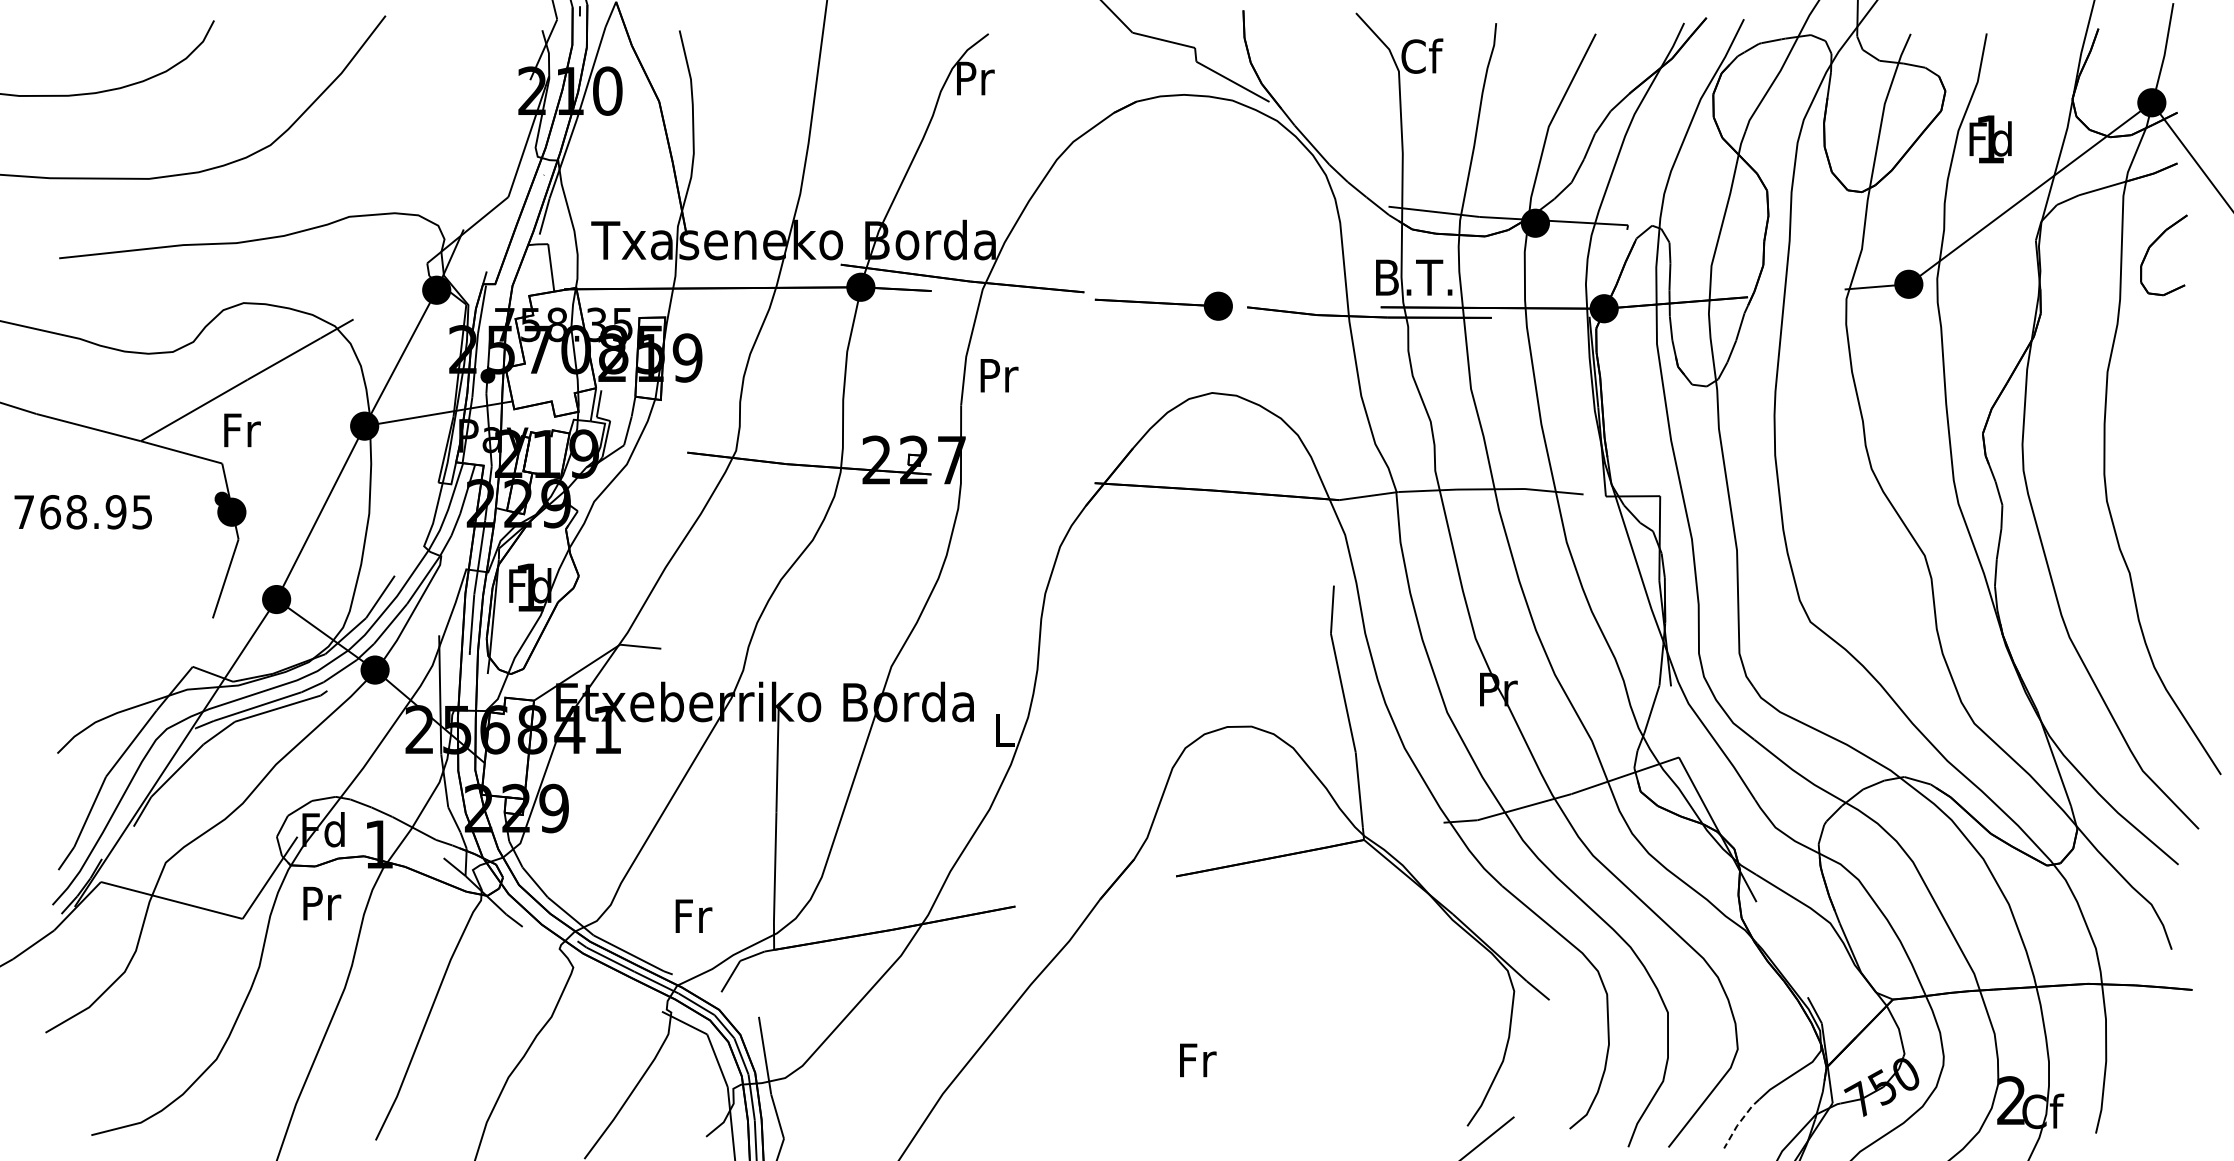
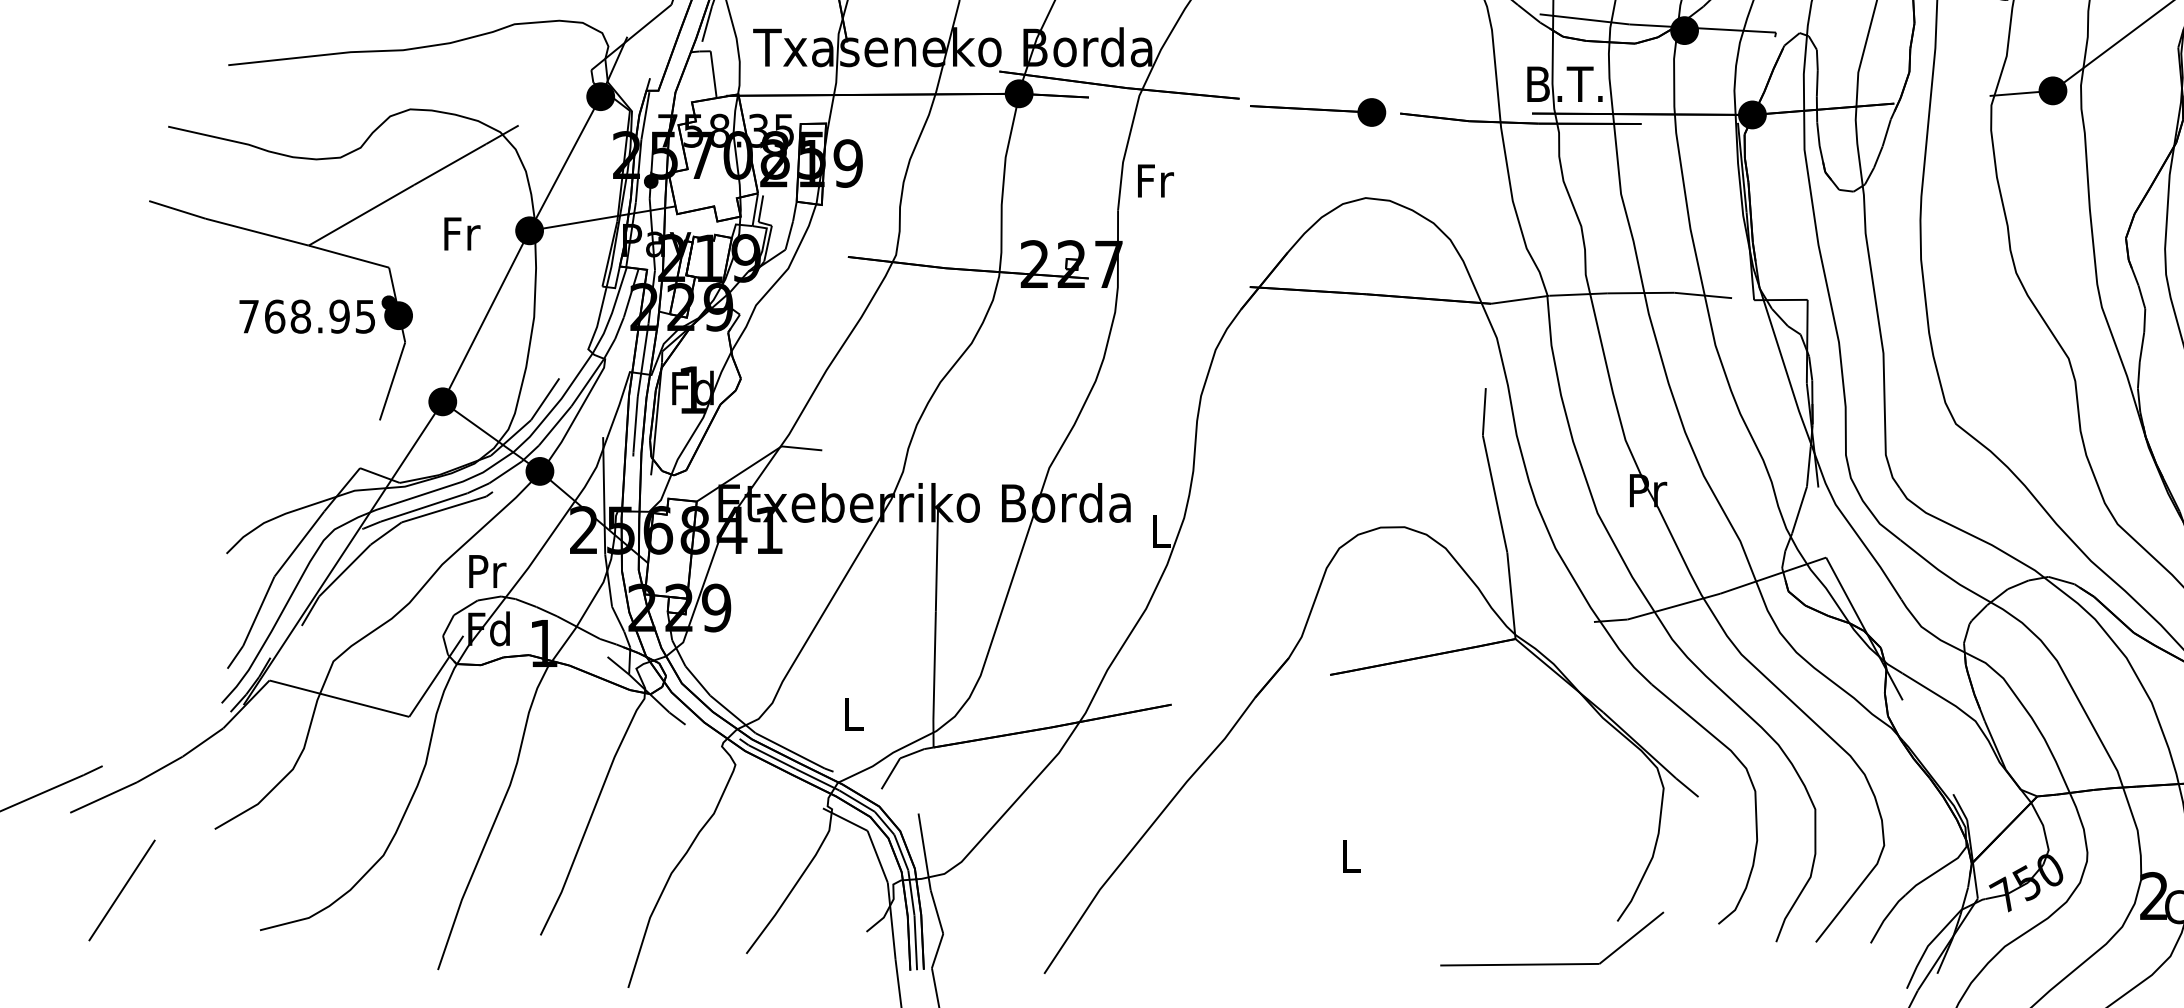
text: (999, 375) -> (1155, 180), Pr -> Fr
text: (242, 430) -> (462, 234), moved
text: (82, 512) -> (306, 316), moved
text: (322, 903) -> (488, 571), moved
text: (693, 915) -> (854, 713), Fr -> L
text: (1198, 1060) -> (1352, 856), Fr -> L
line: (1739, 1122) -> (1885, 917), dashed -> solid

